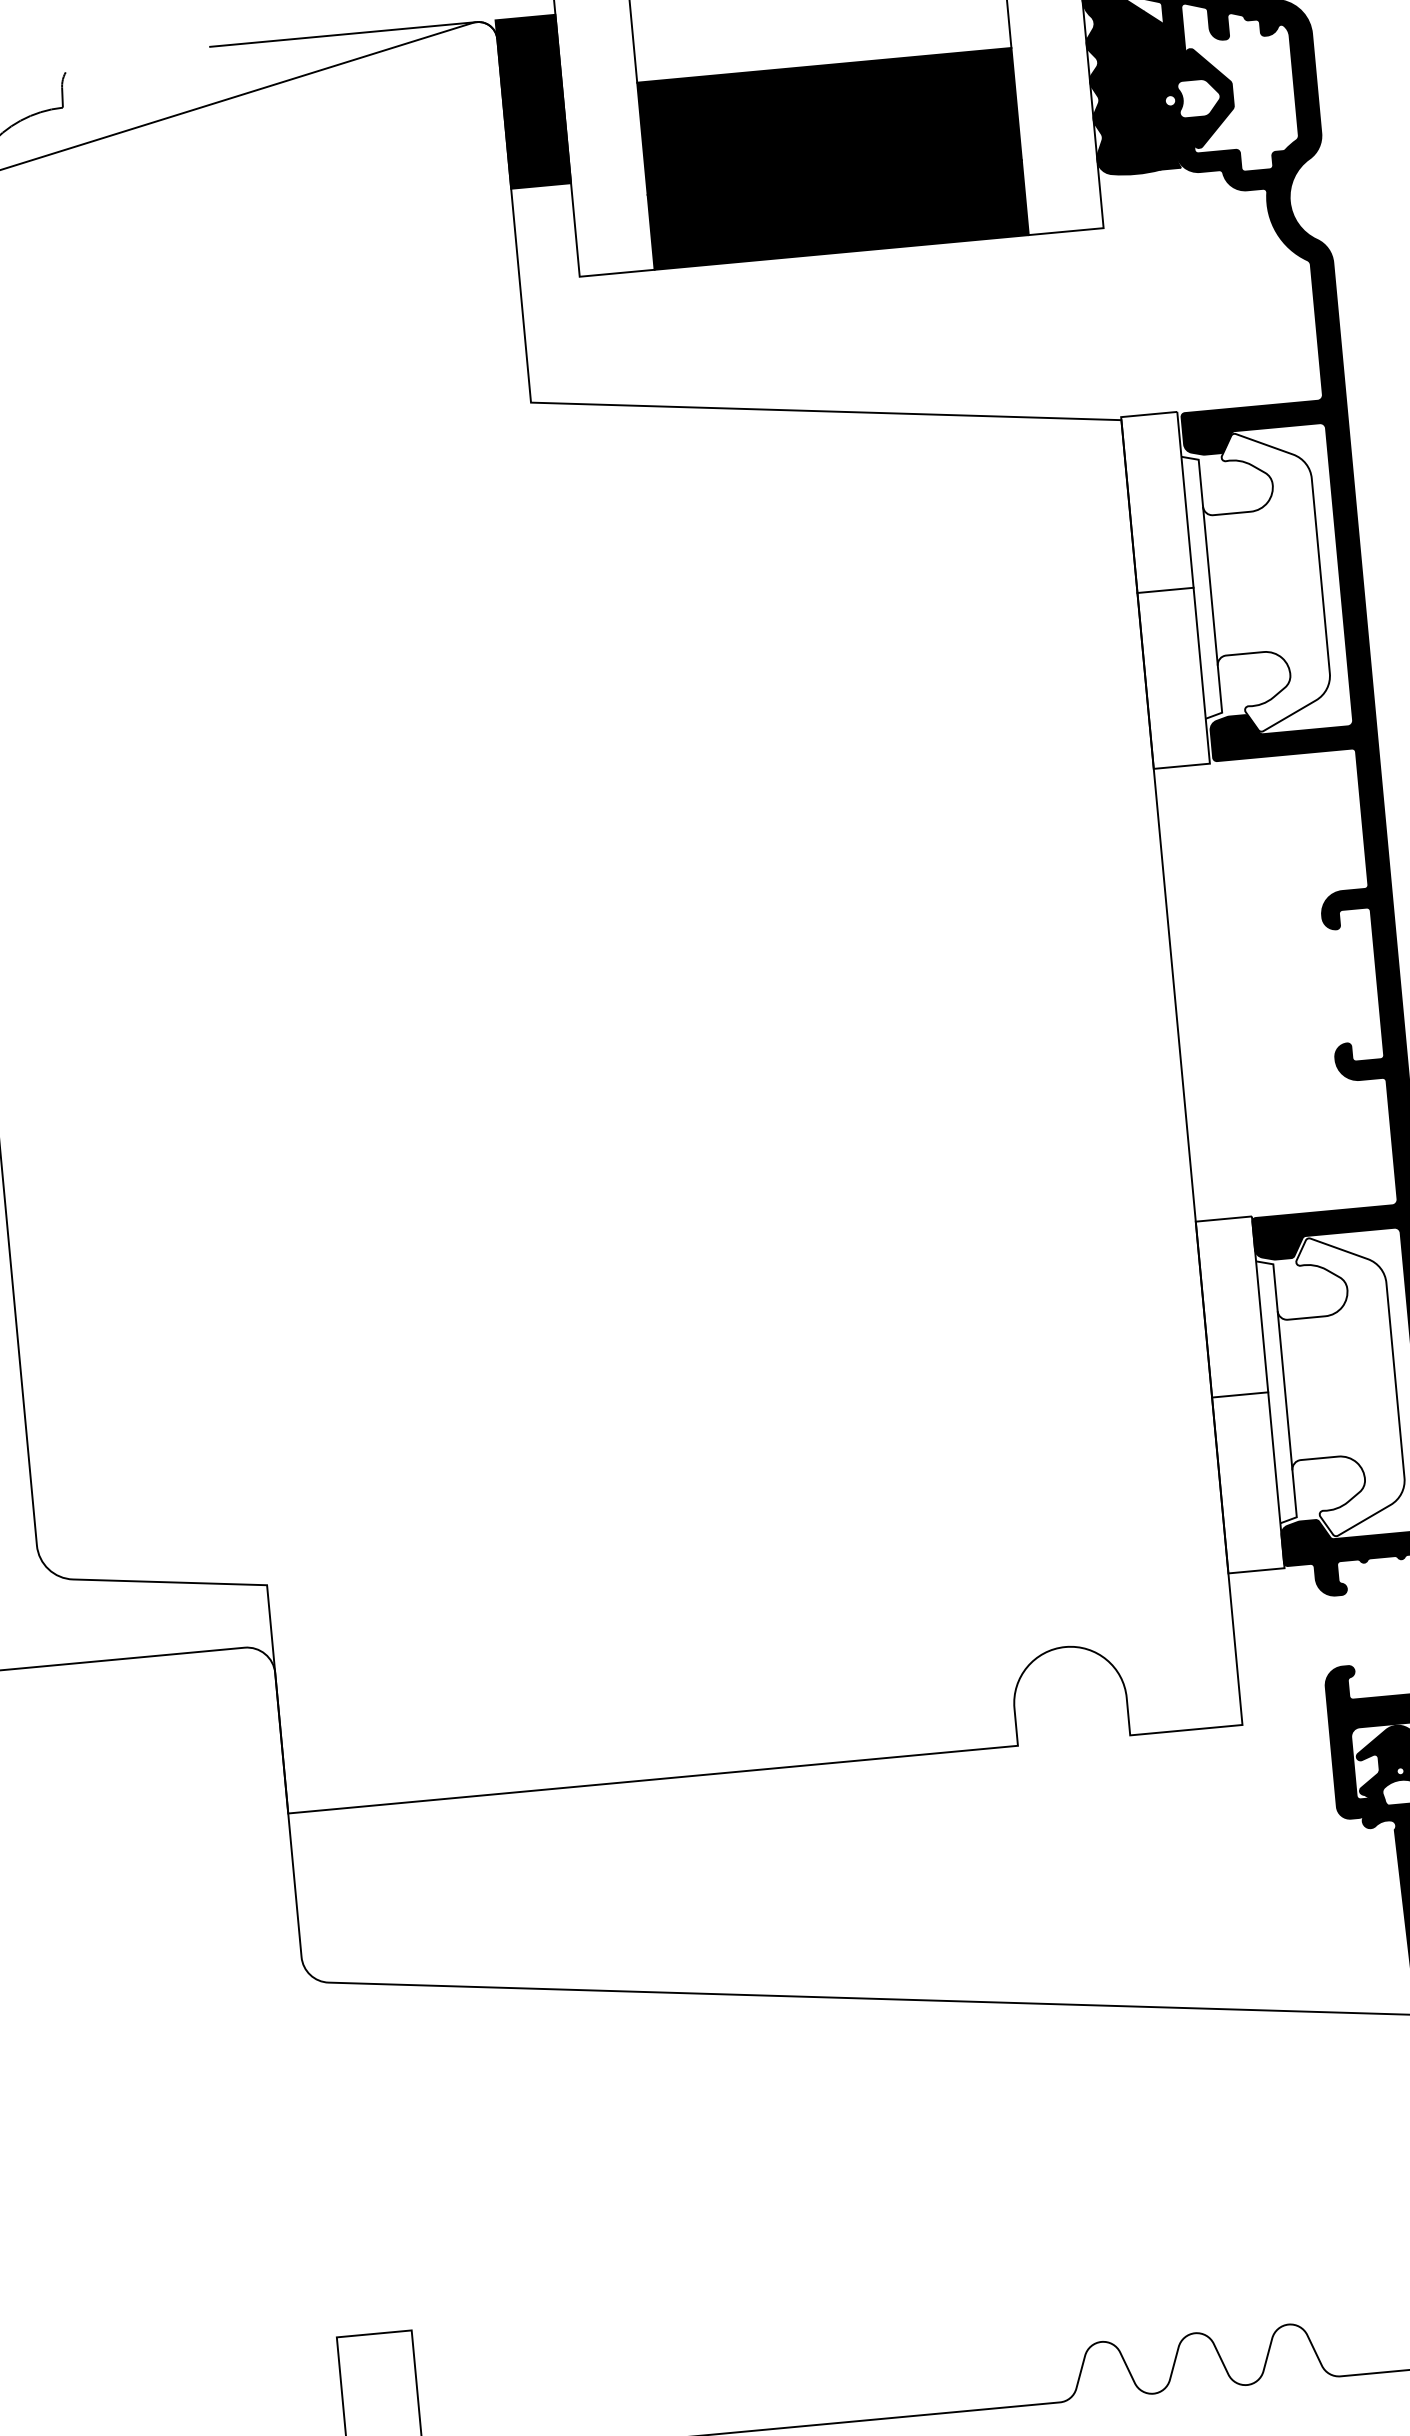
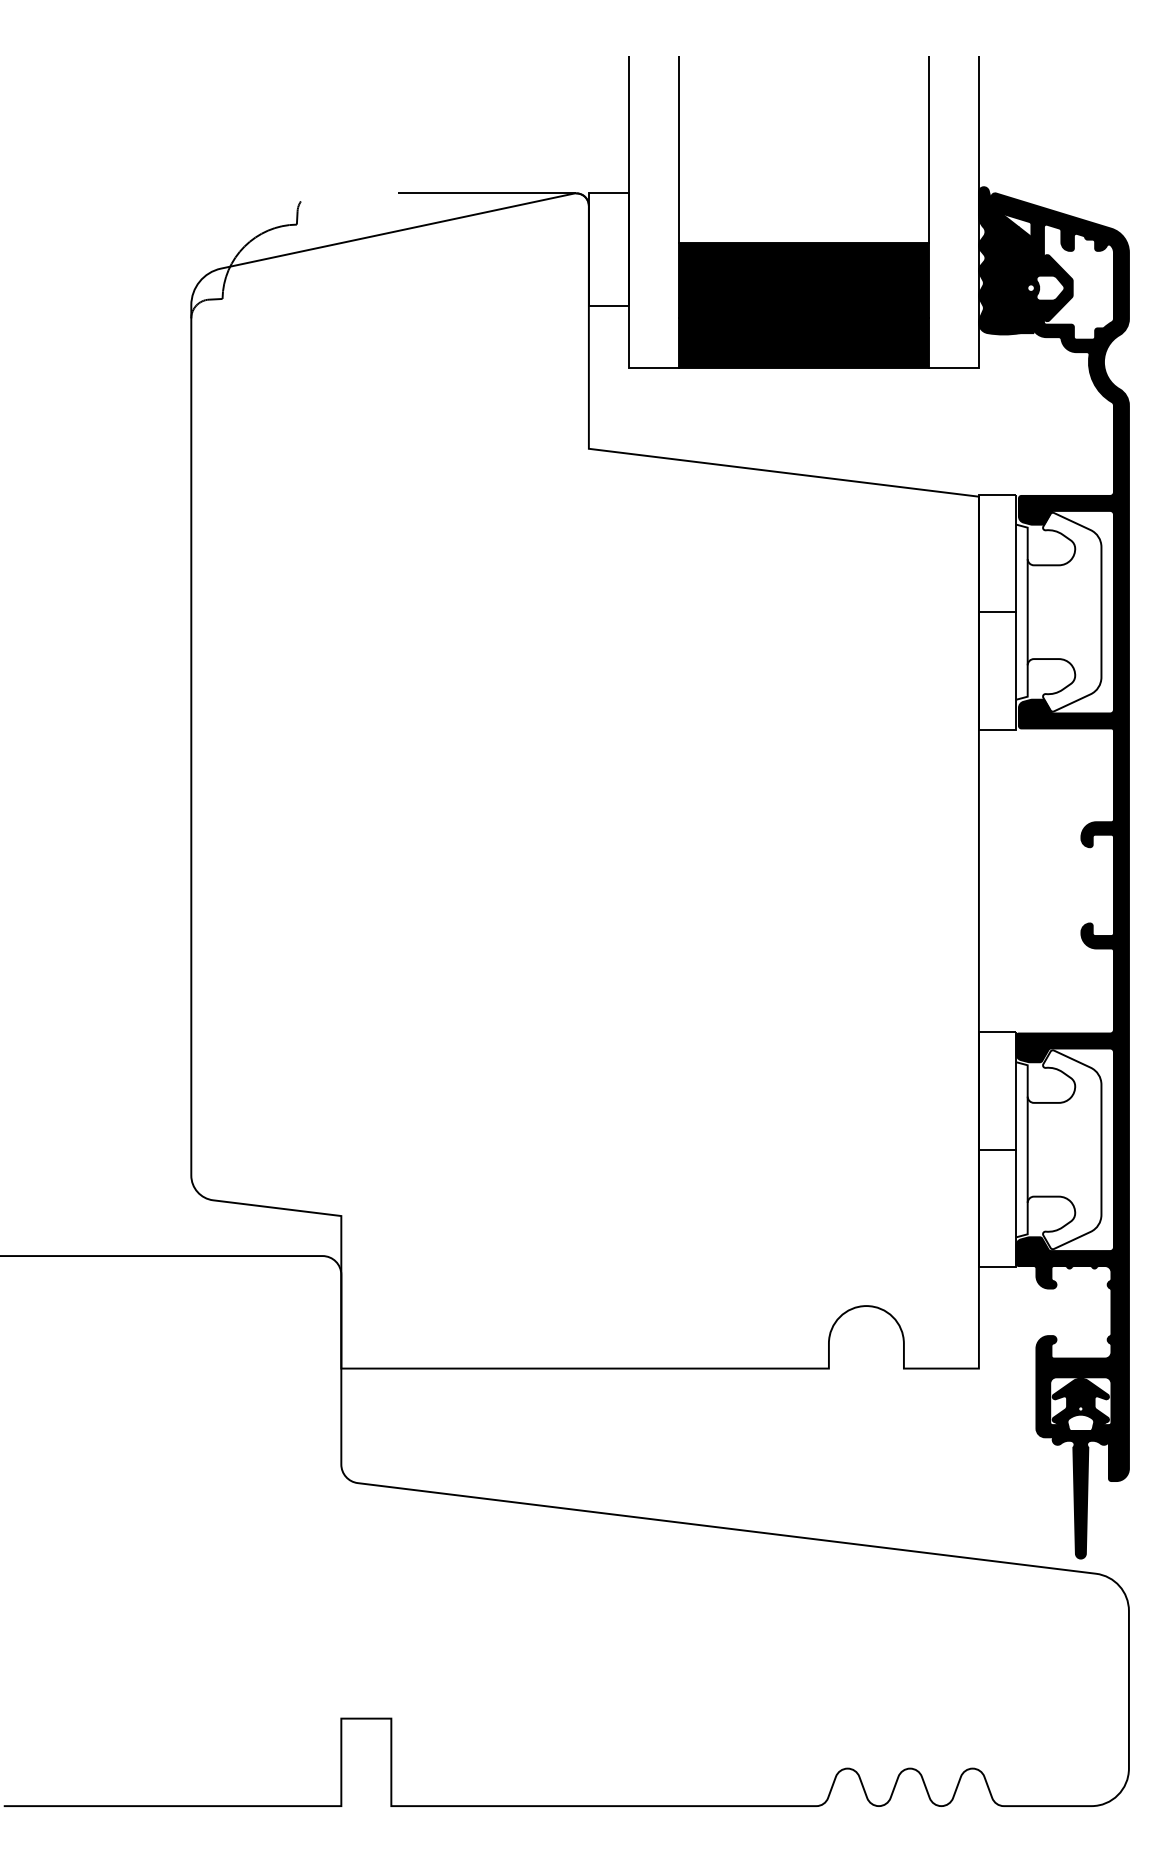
fill: (532, 101) -> (608, 249), removed

